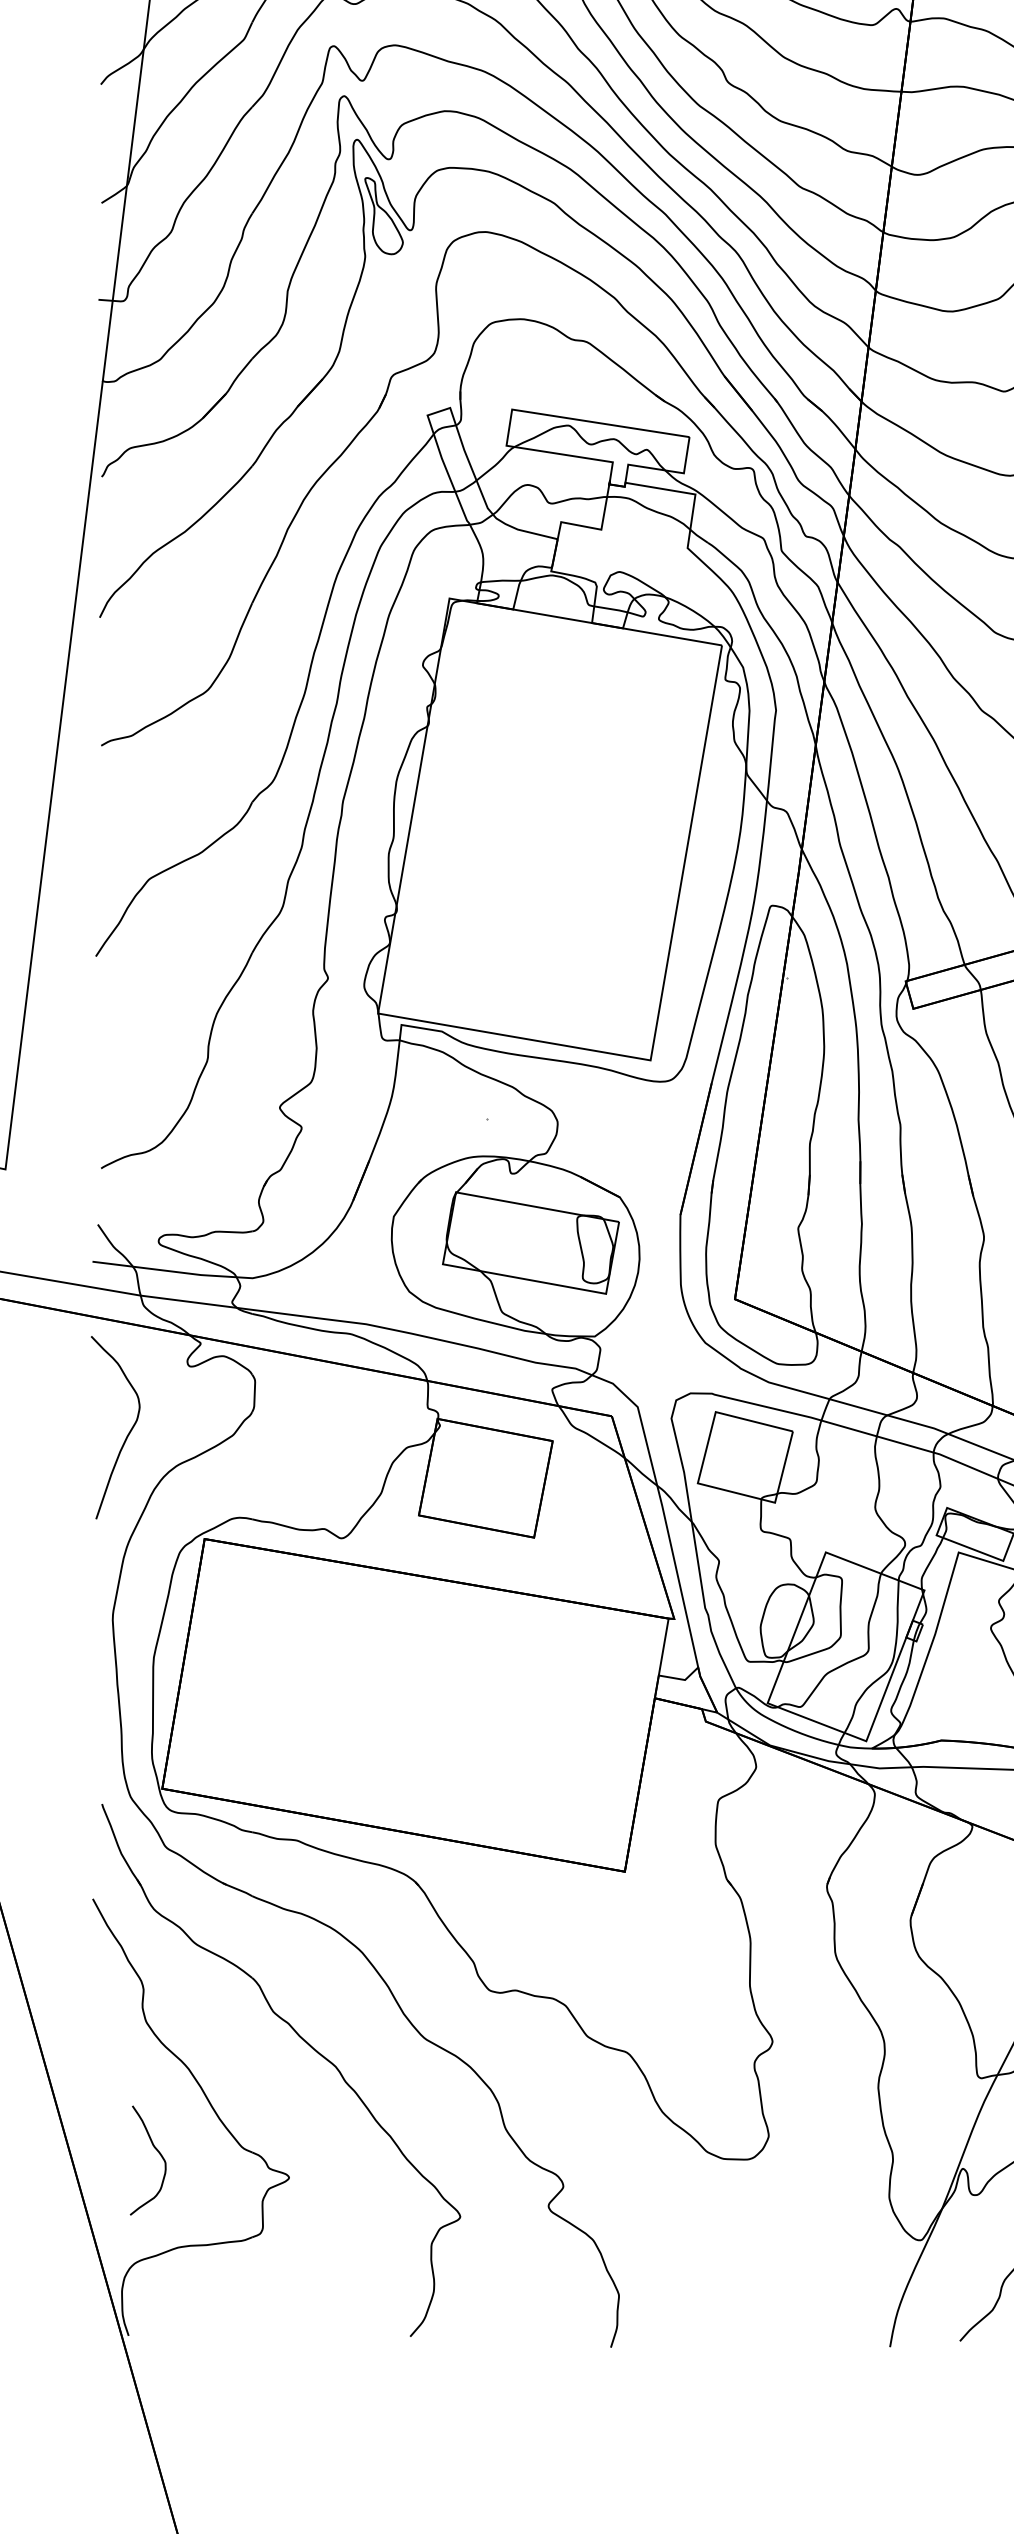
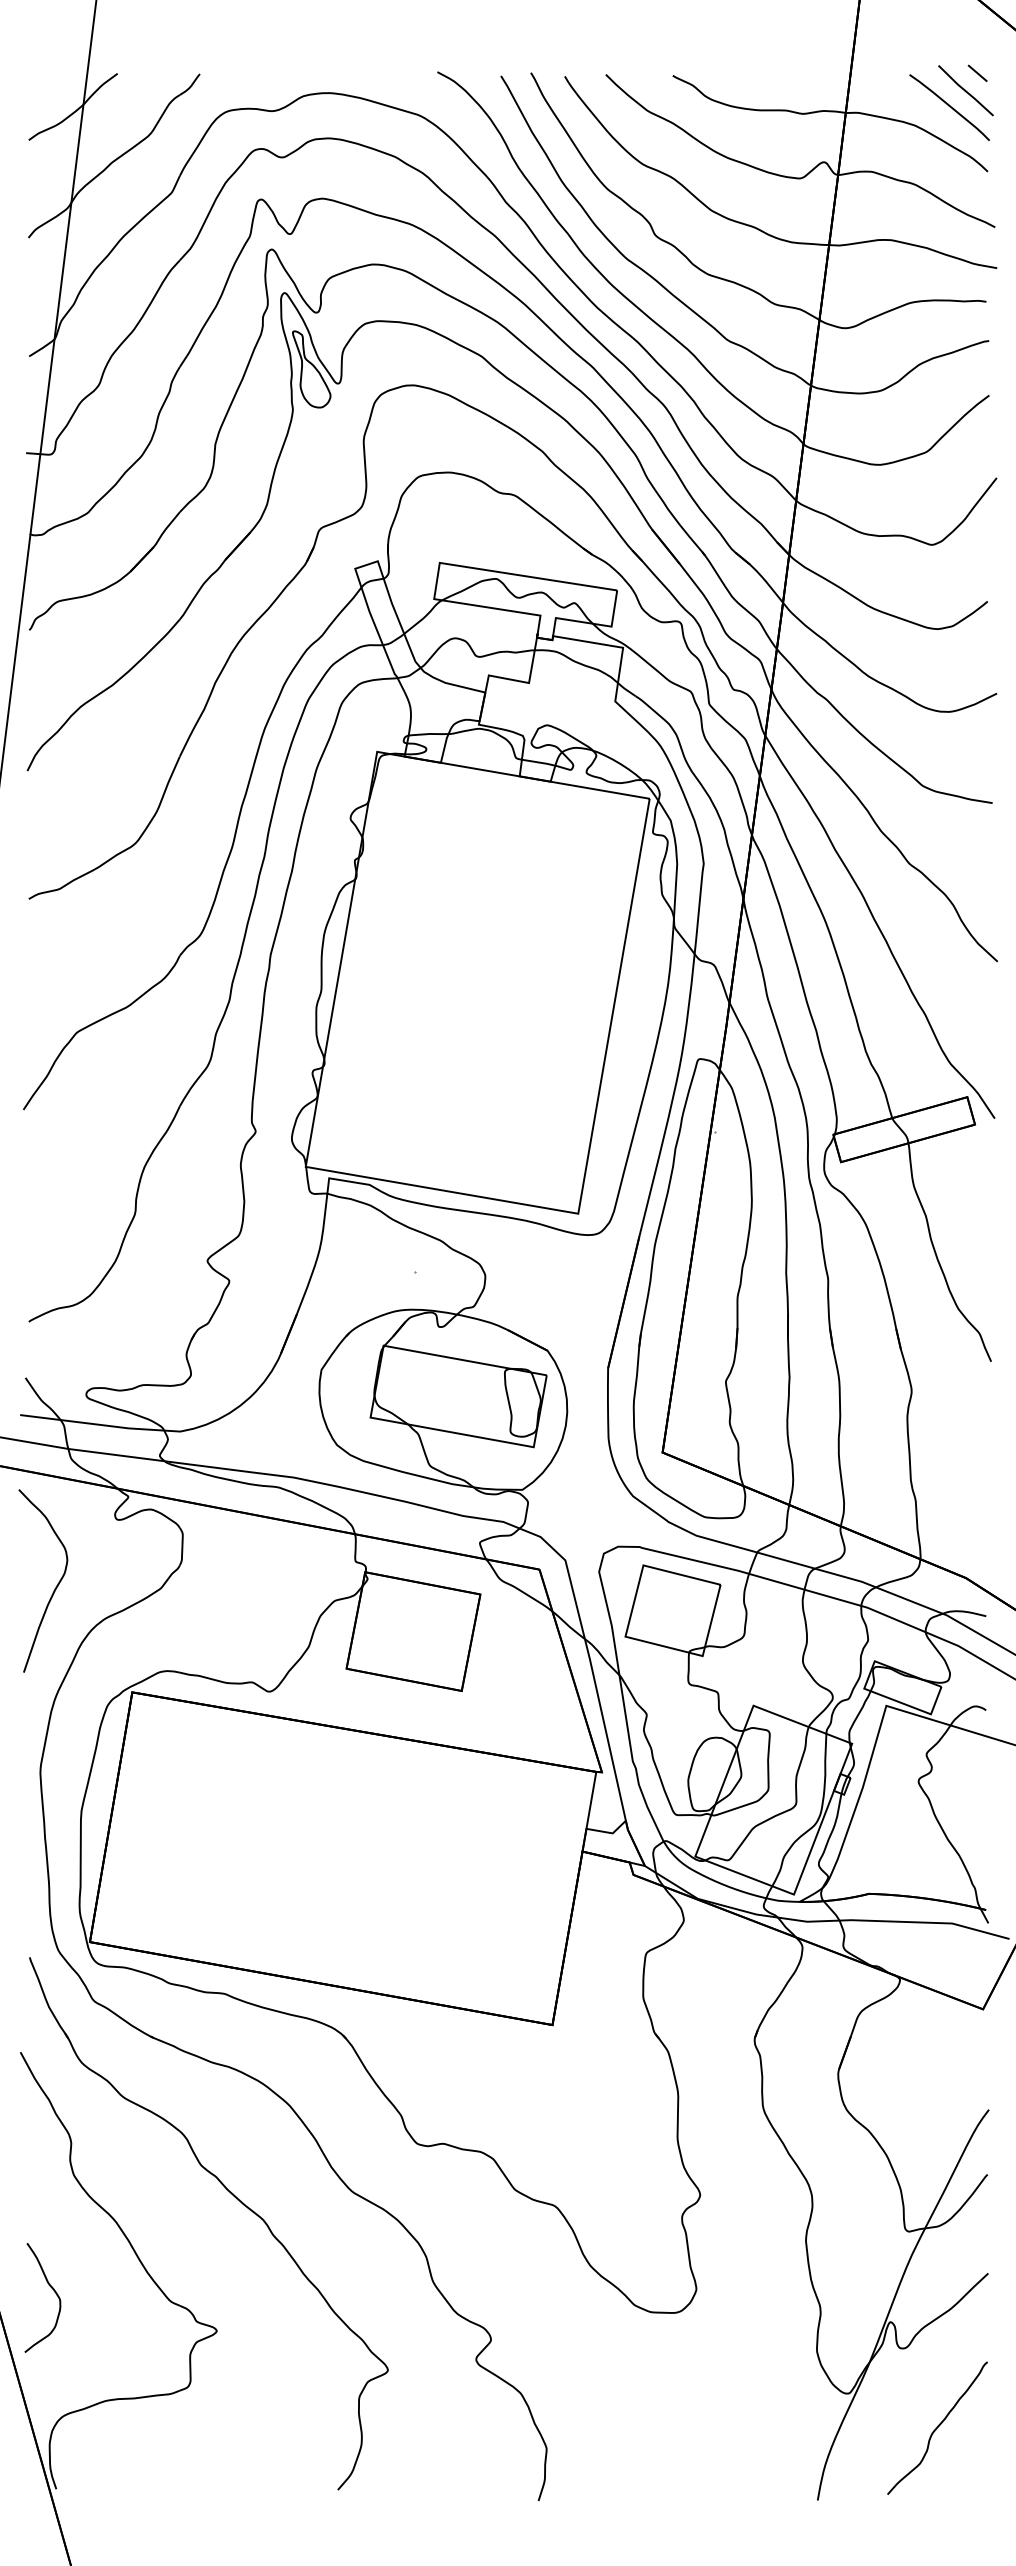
curve: (156, 2151) -> (51, 2288), moved

